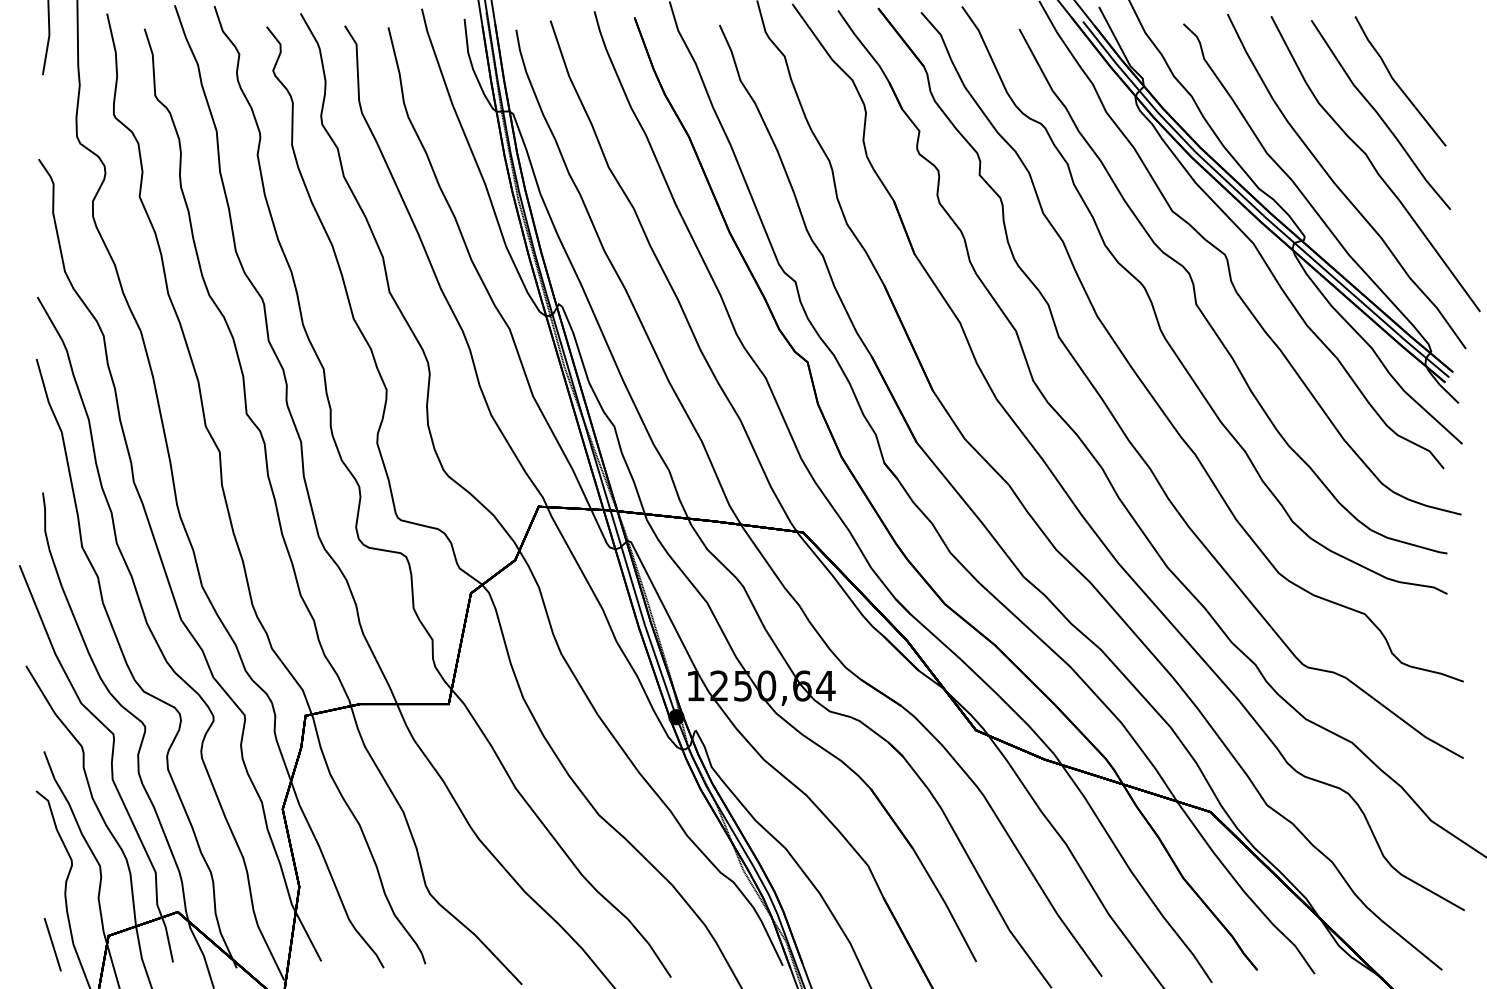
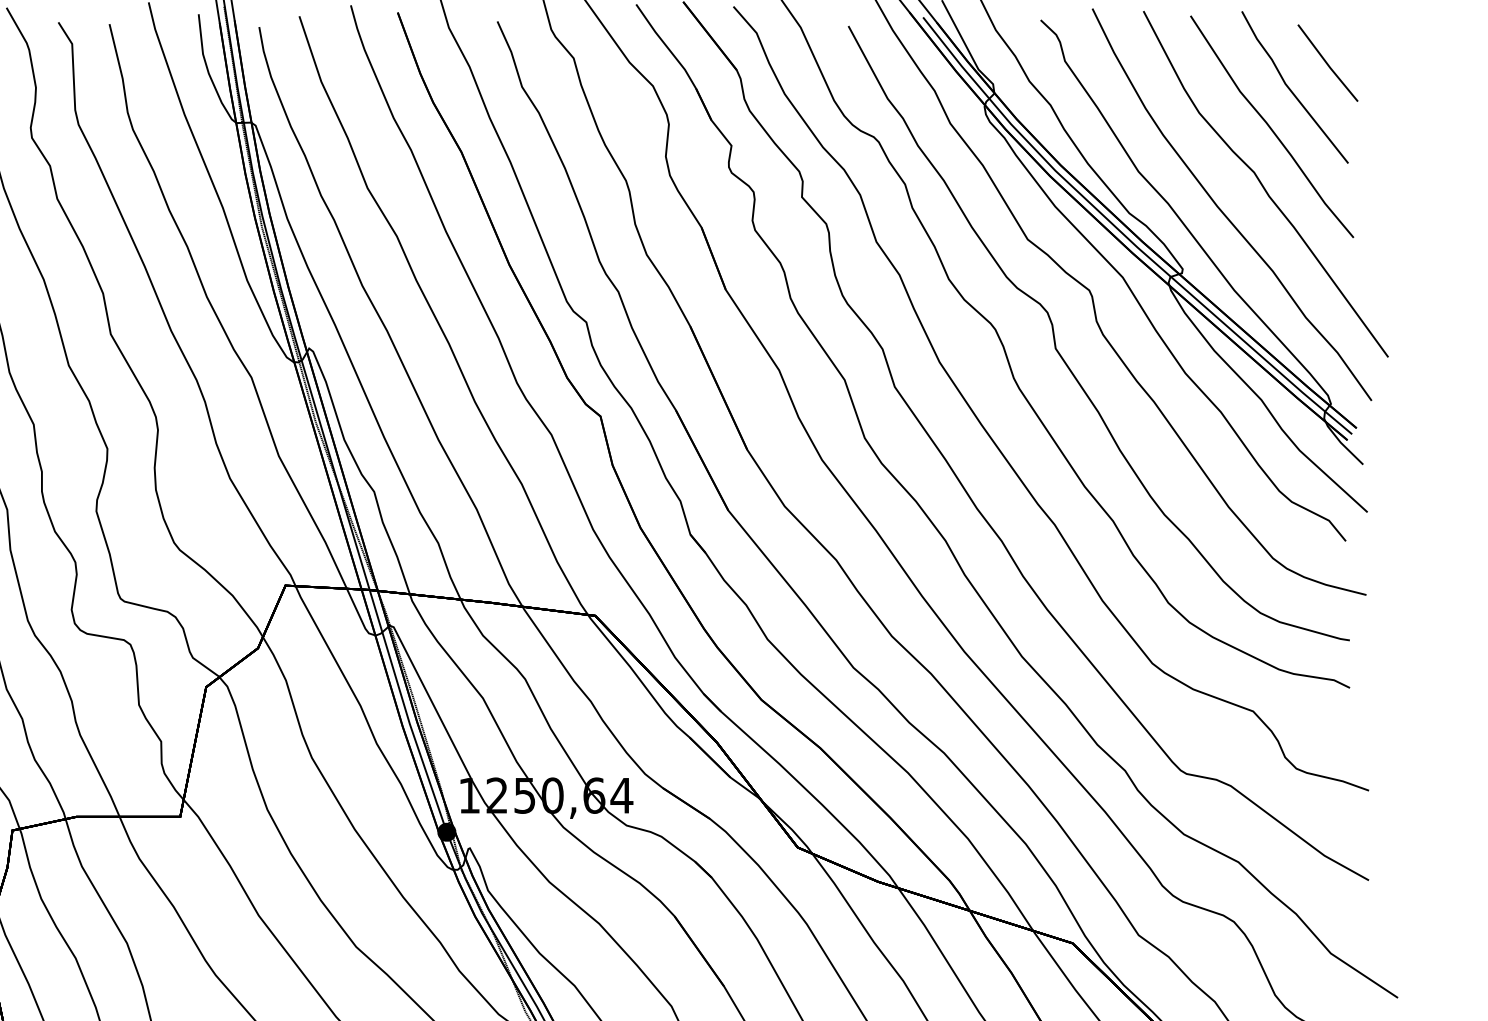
line: (1428, 60) -> (1327, 62), added

